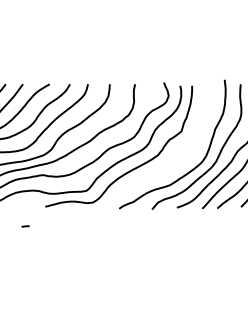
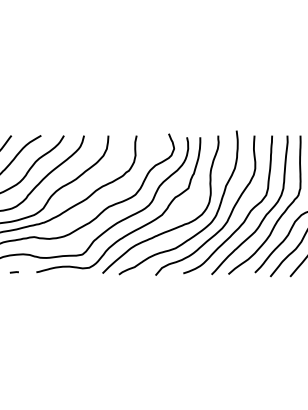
curve: (164, 168) -> (169, 229), added
line: (24, 226) -> (13, 272), moved

